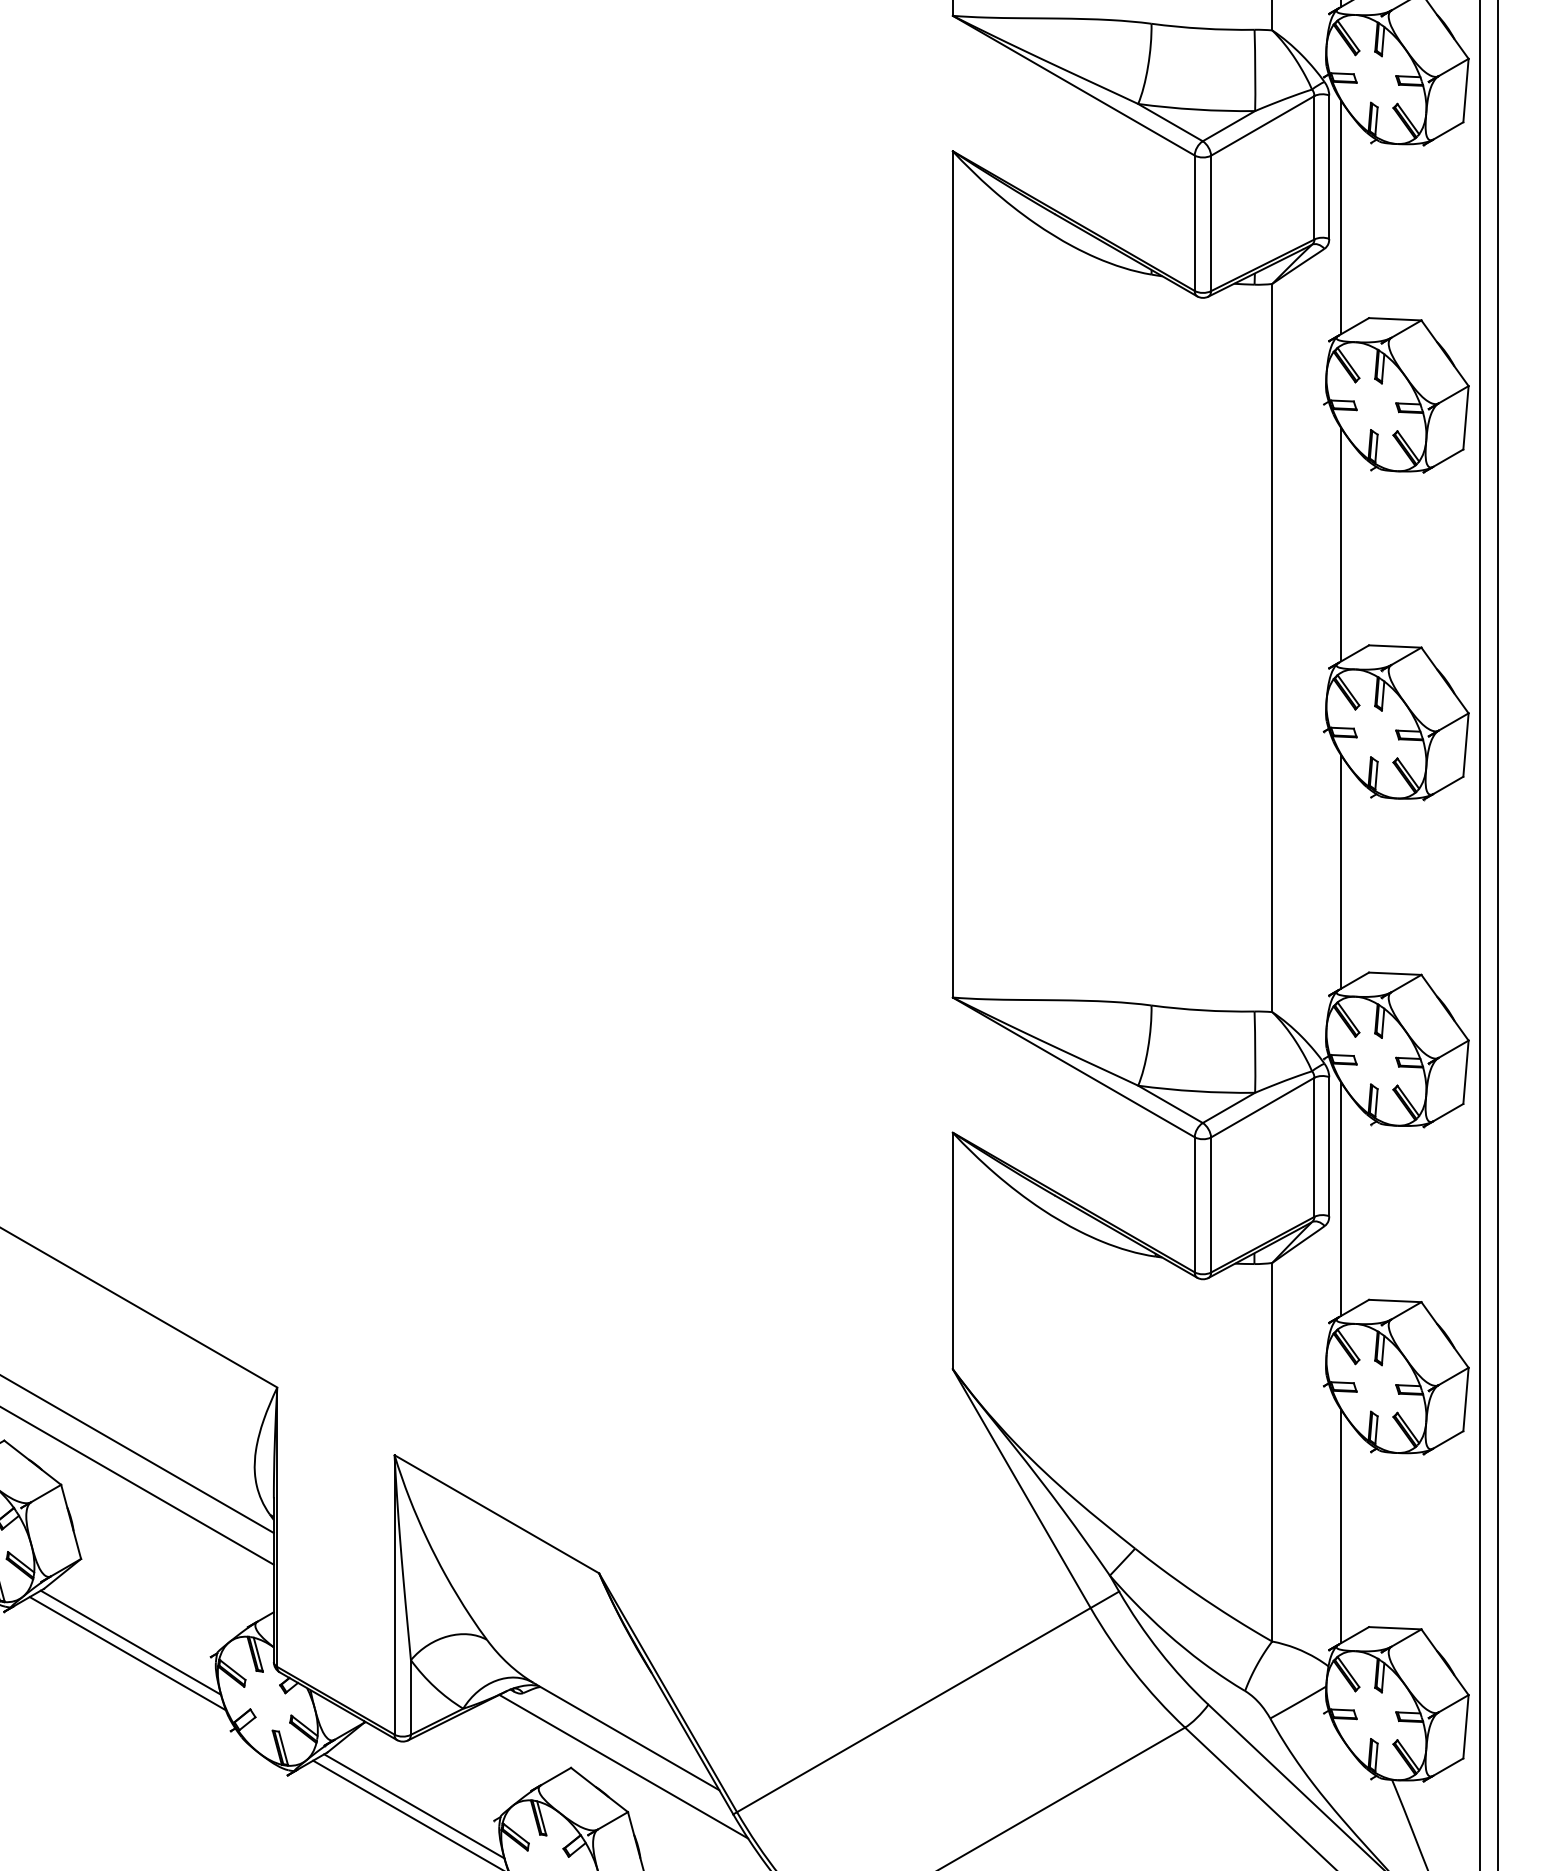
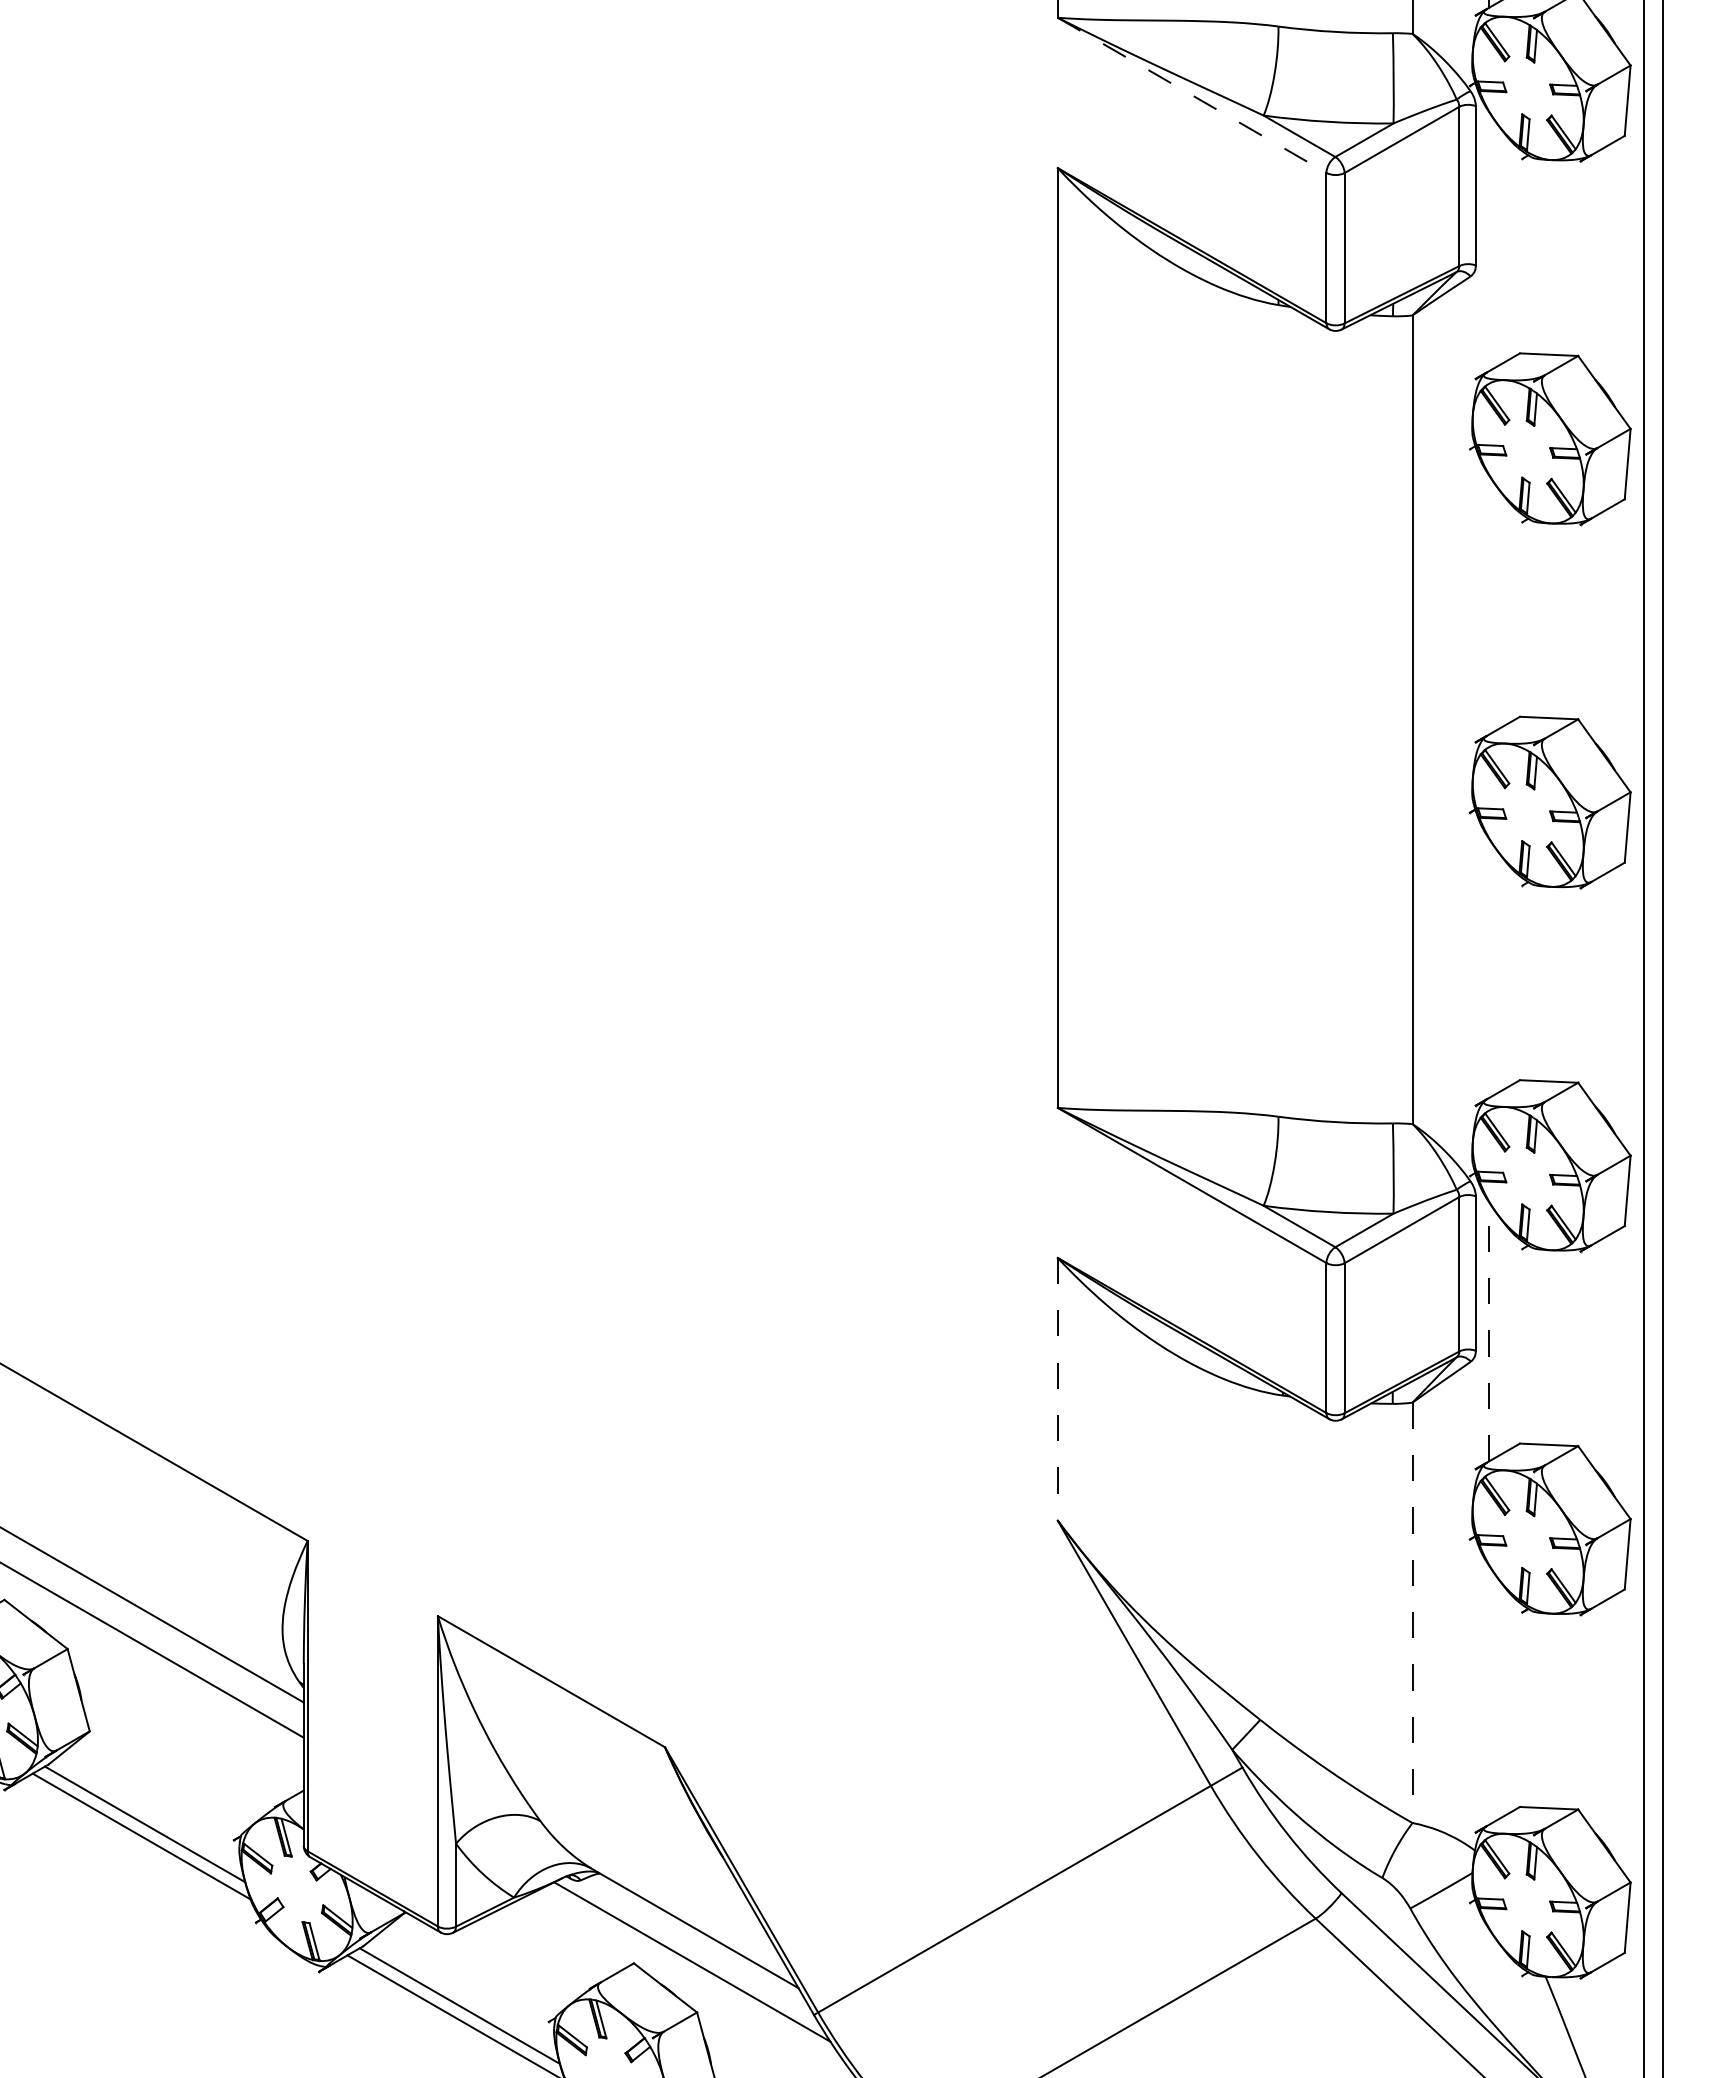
line: (1074, 85) -> (1192, 95), solid -> dashed
line: (1341, 217) -> (1489, 241), removed
line: (1341, 544) -> (1489, 604), removed
line: (1341, 872) -> (1489, 968), removed
line: (1341, 1198) -> (1489, 1331), solid -> dashed
line: (952, 1251) -> (1057, 1389), solid -> dashed
line: (1272, 1452) -> (1412, 1613), solid -> dashed
line: (1341, 1525) -> (1489, 1694), removed

